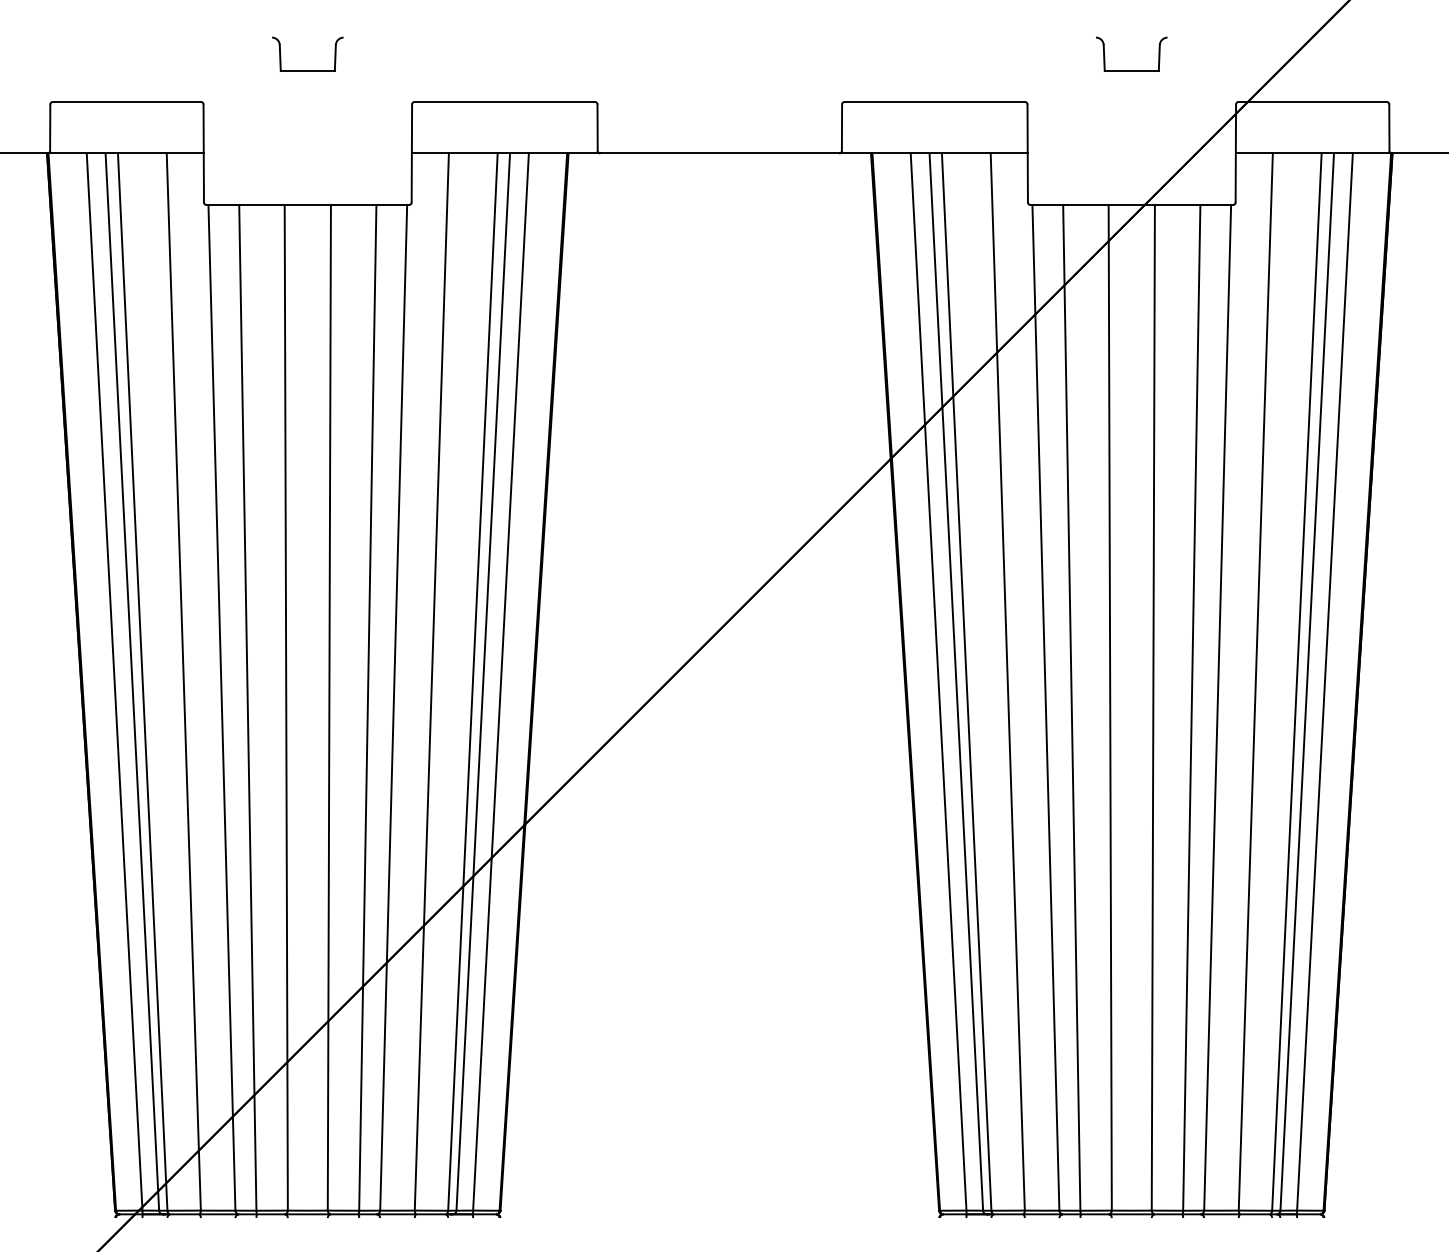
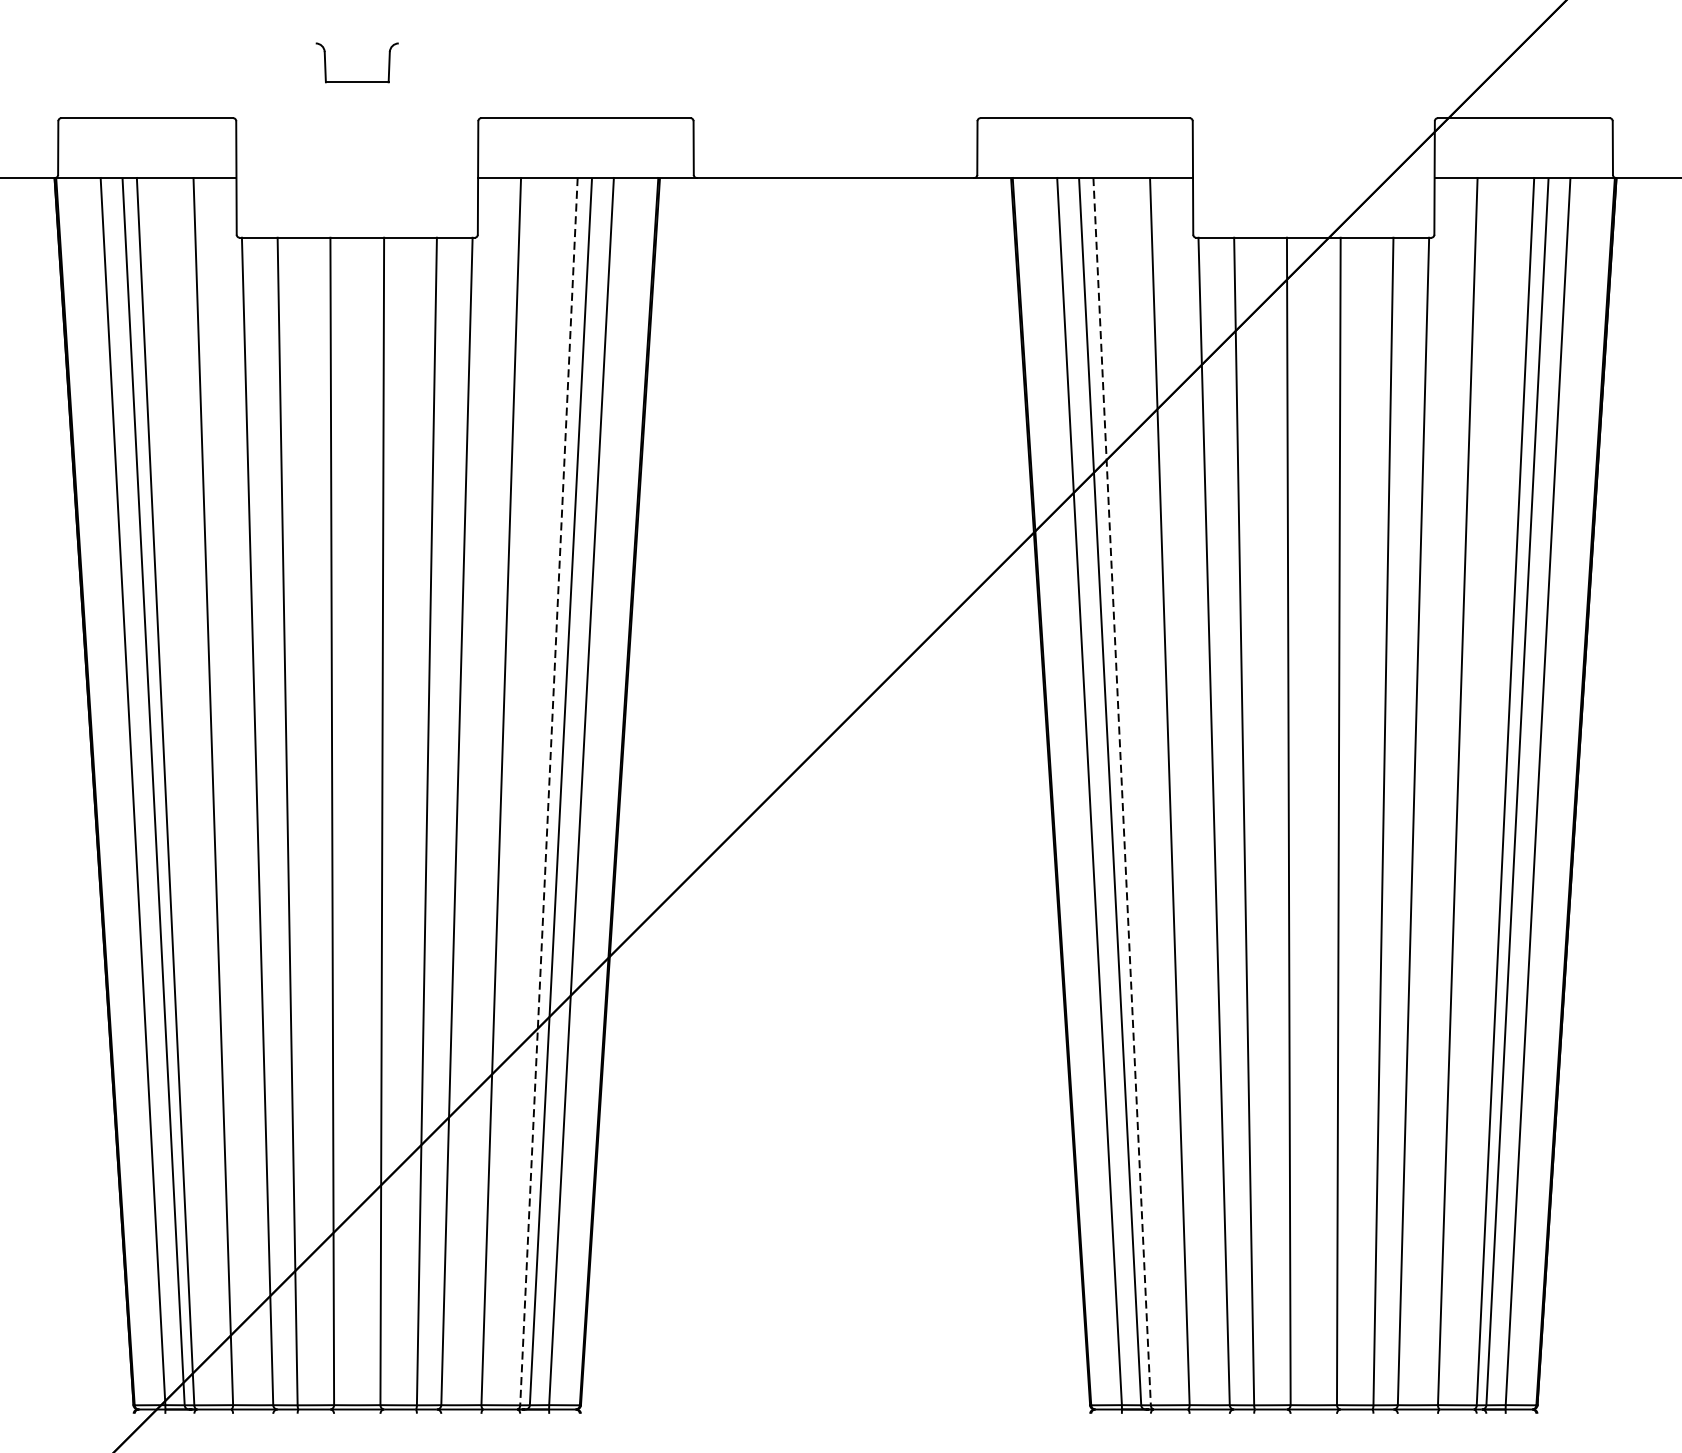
part: (1131, 70) -> (1313, 81), removed
line: (472, 682) -> (548, 792), solid -> dashed
line: (966, 682) -> (1121, 792), solid -> dashed

